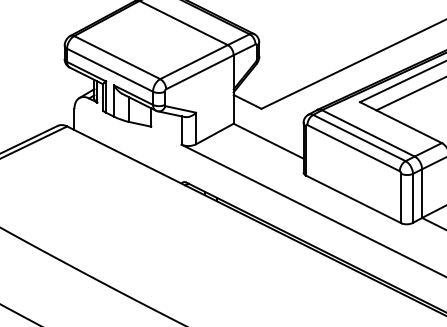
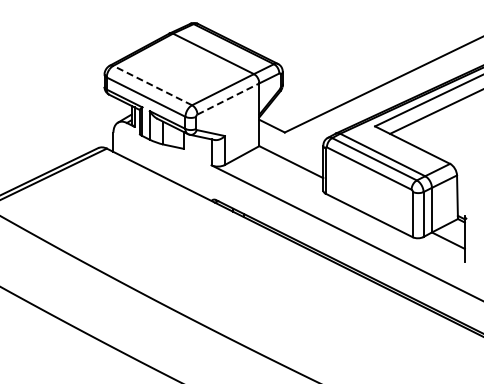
line: (117, 57) -> (152, 85), solid -> dashed
line: (200, 72) -> (228, 99), solid -> dashed

